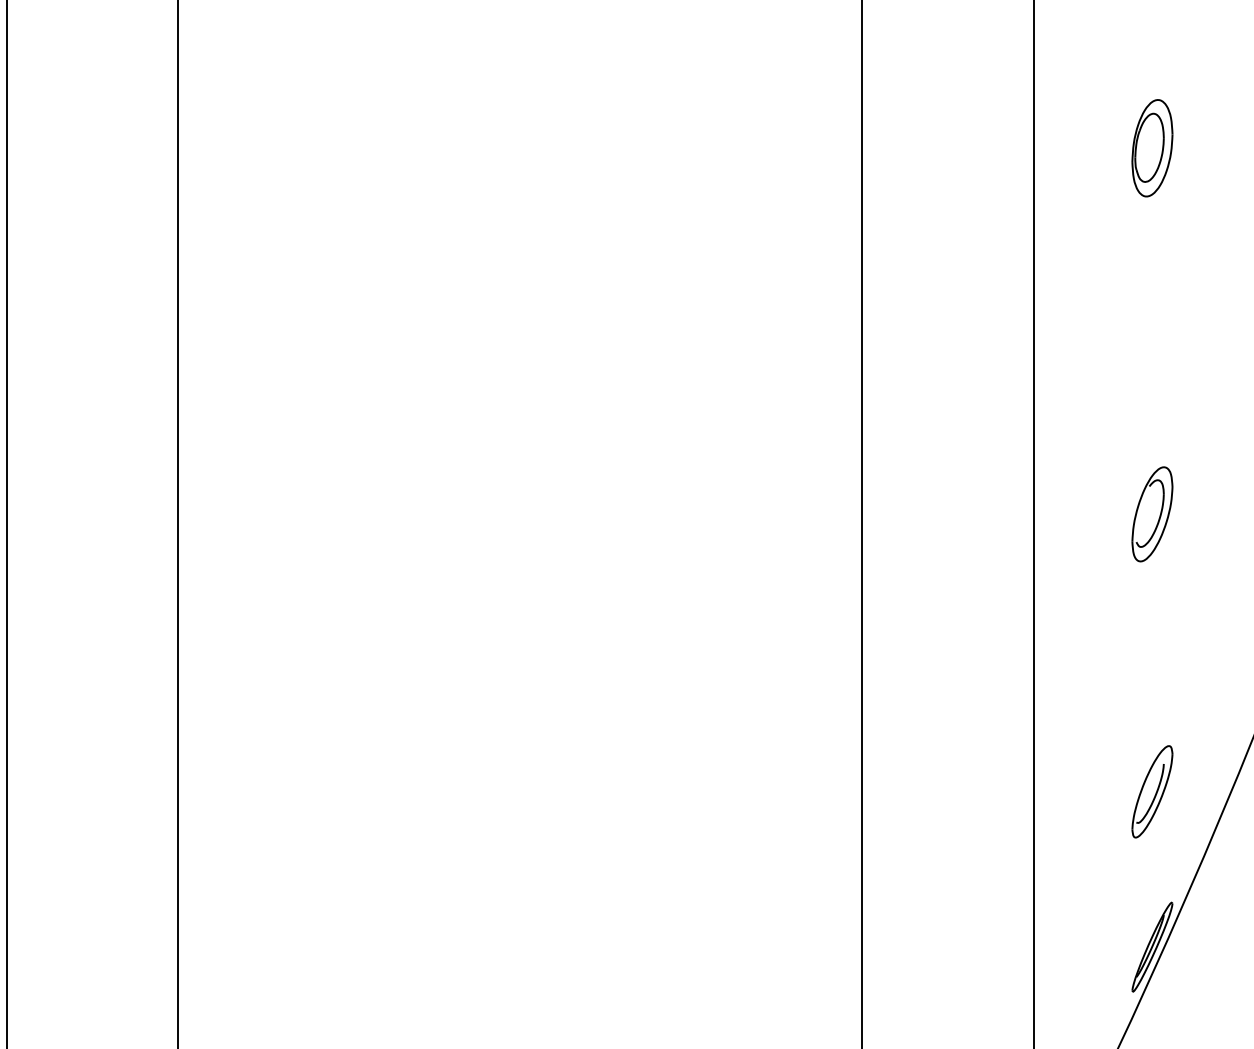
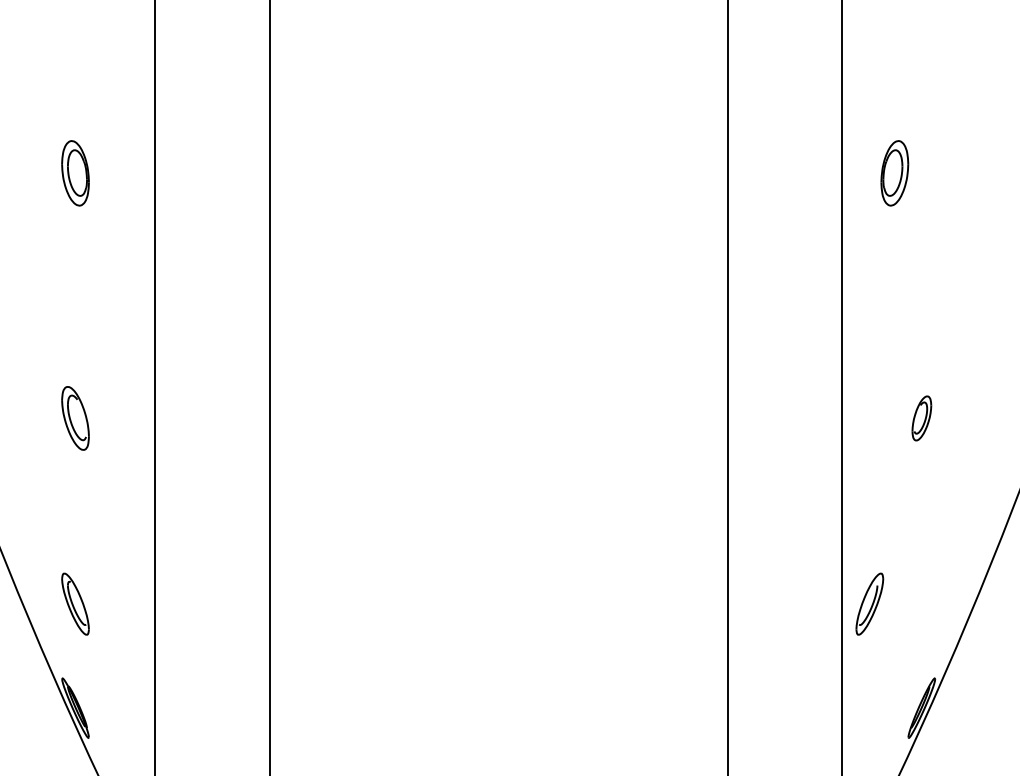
part: (1151, 148) -> (894, 173), moved
part: (1151, 514) -> (921, 418), size x0.7
part: (1151, 790) -> (869, 603), moved

